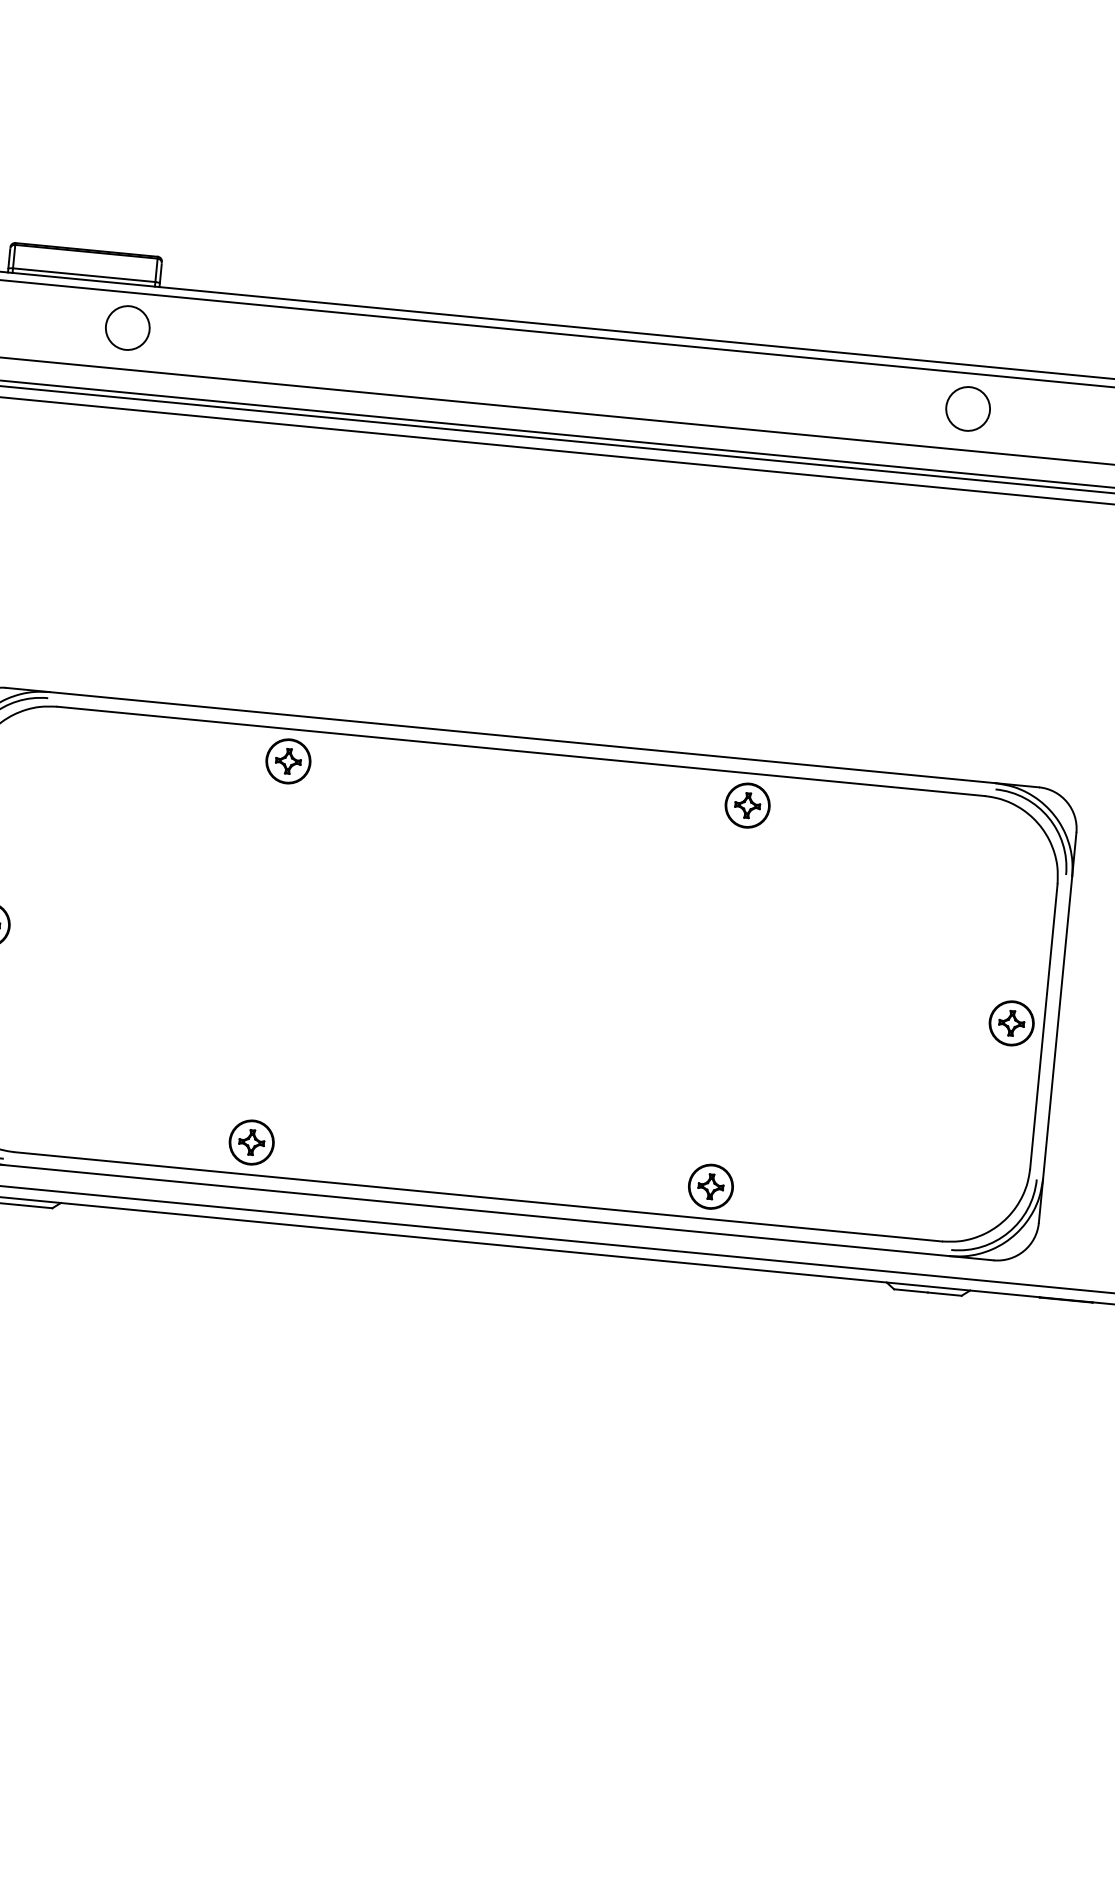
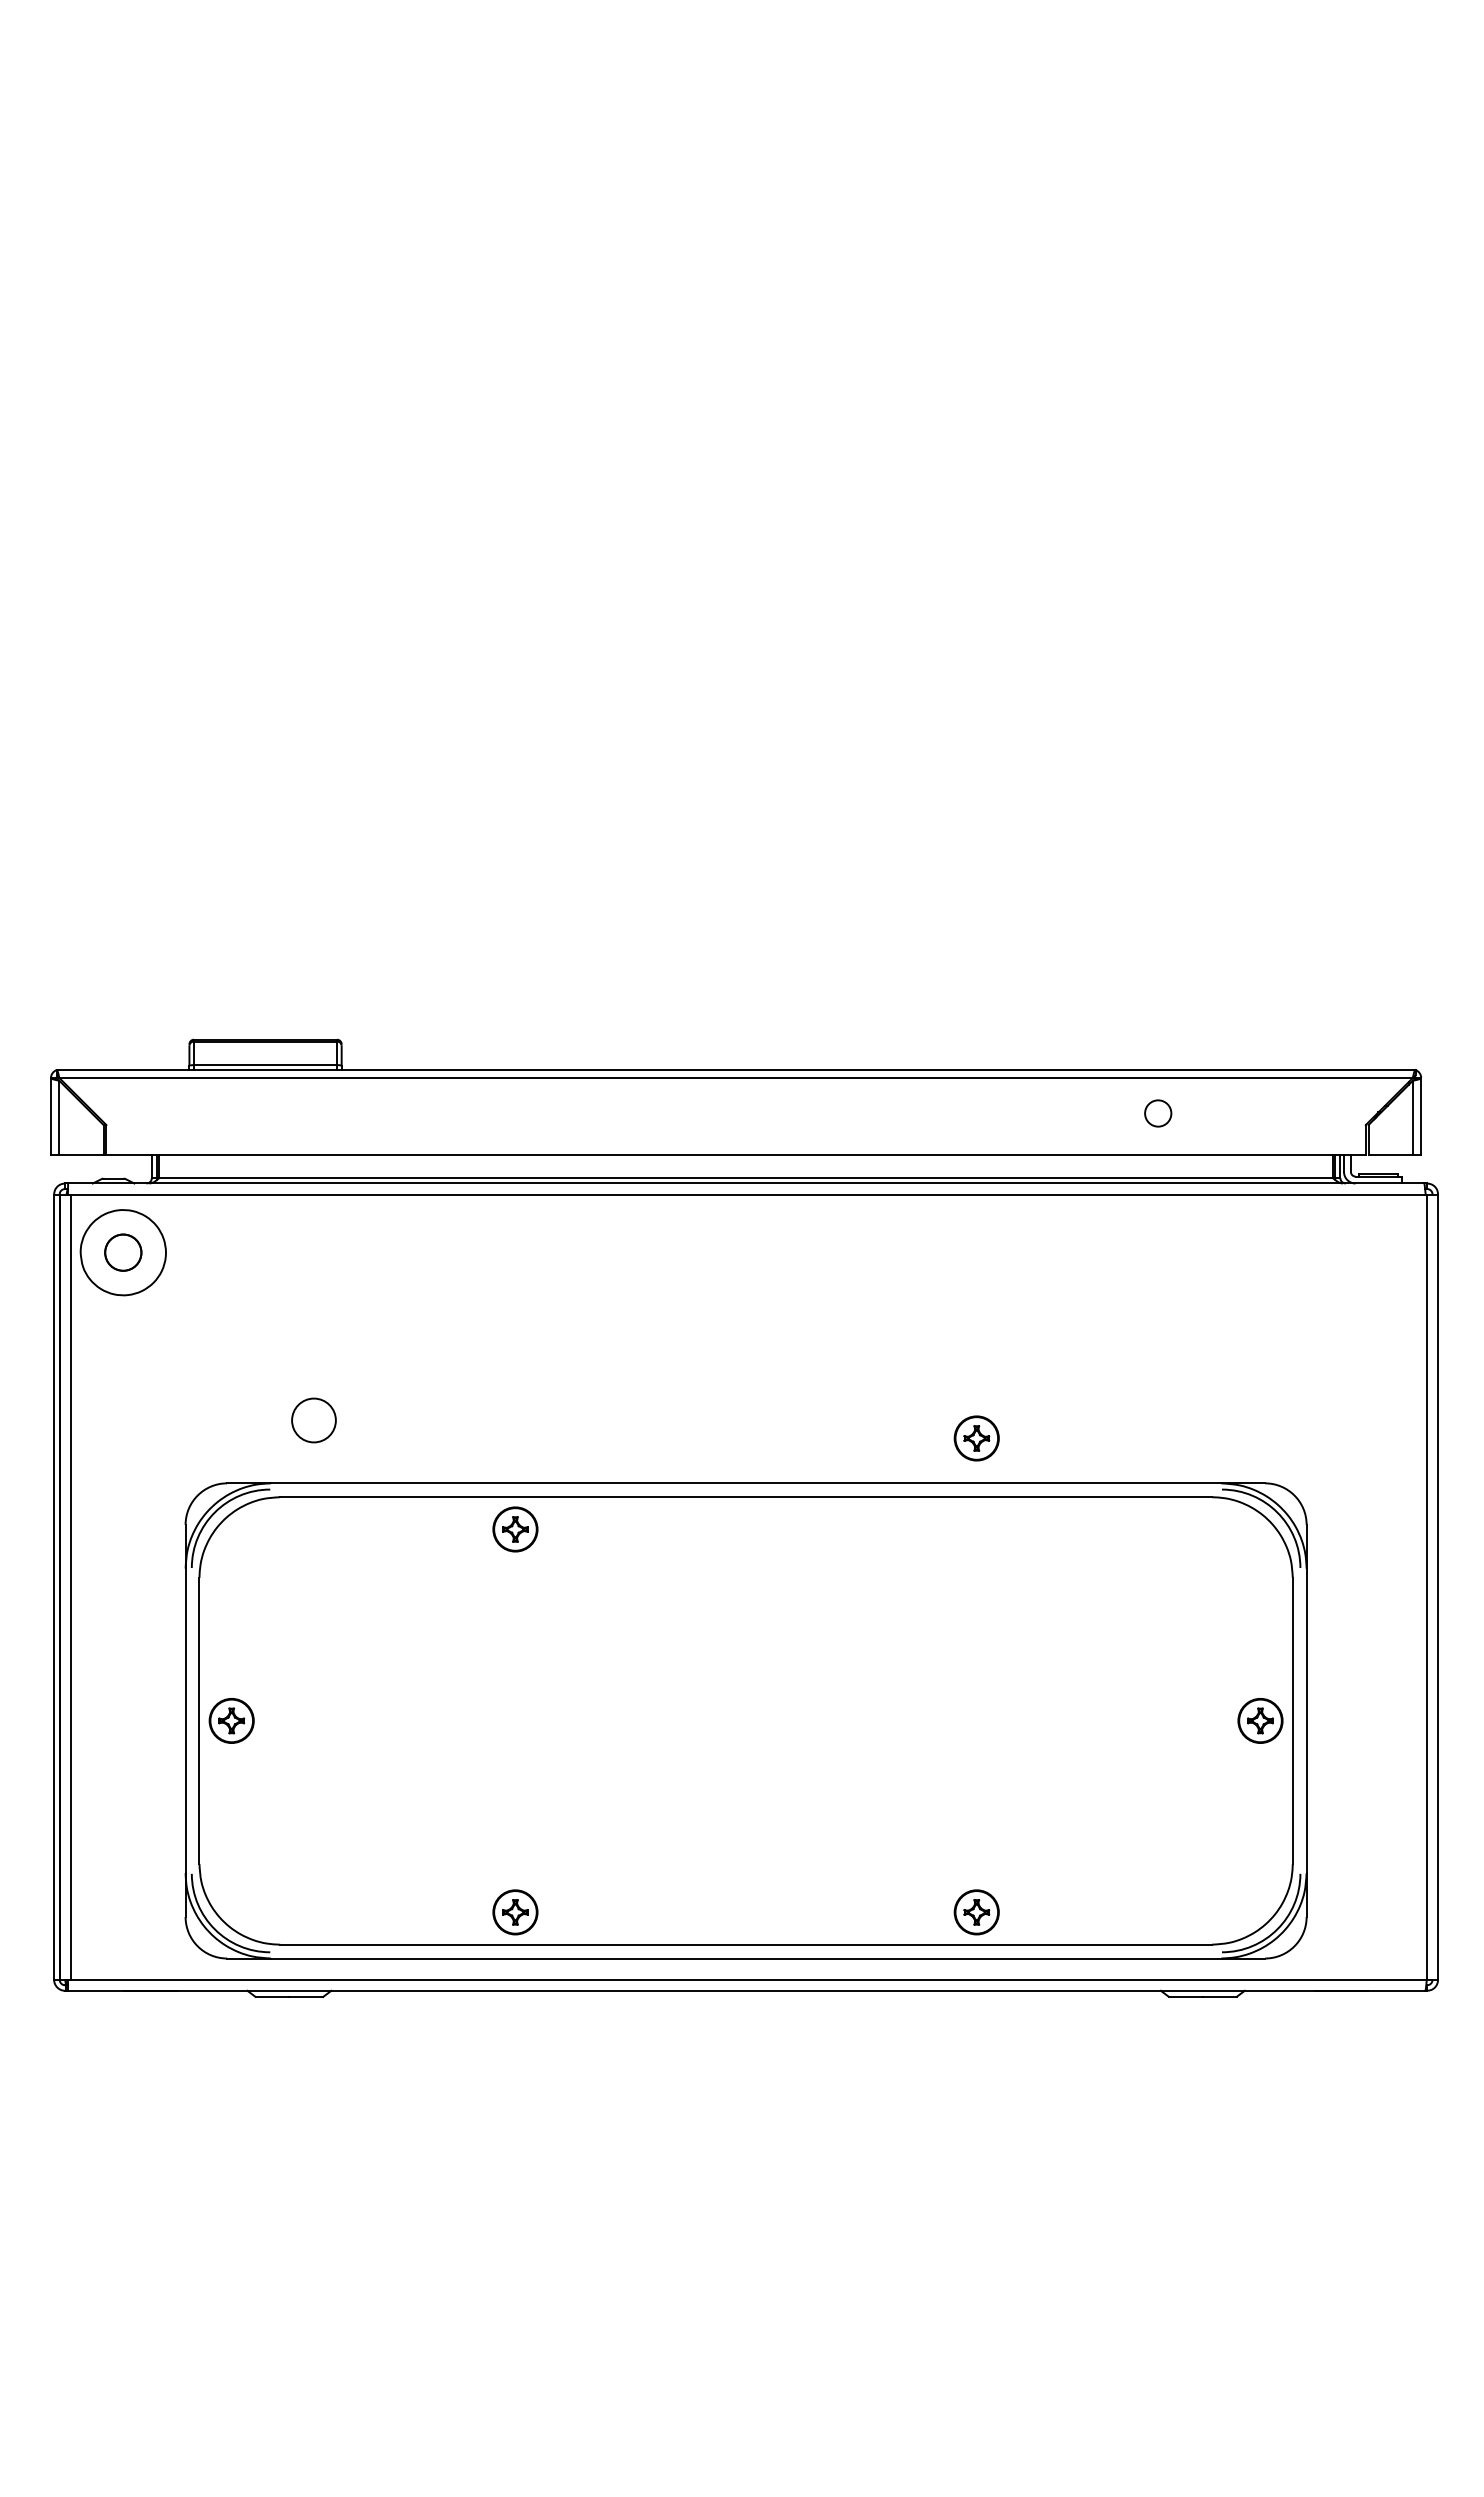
circle: (127, 328) -> (313, 1420), moved
circle: (968, 408) -> (1158, 1113), size x0.6
part: (747, 805) -> (976, 1438), moved

